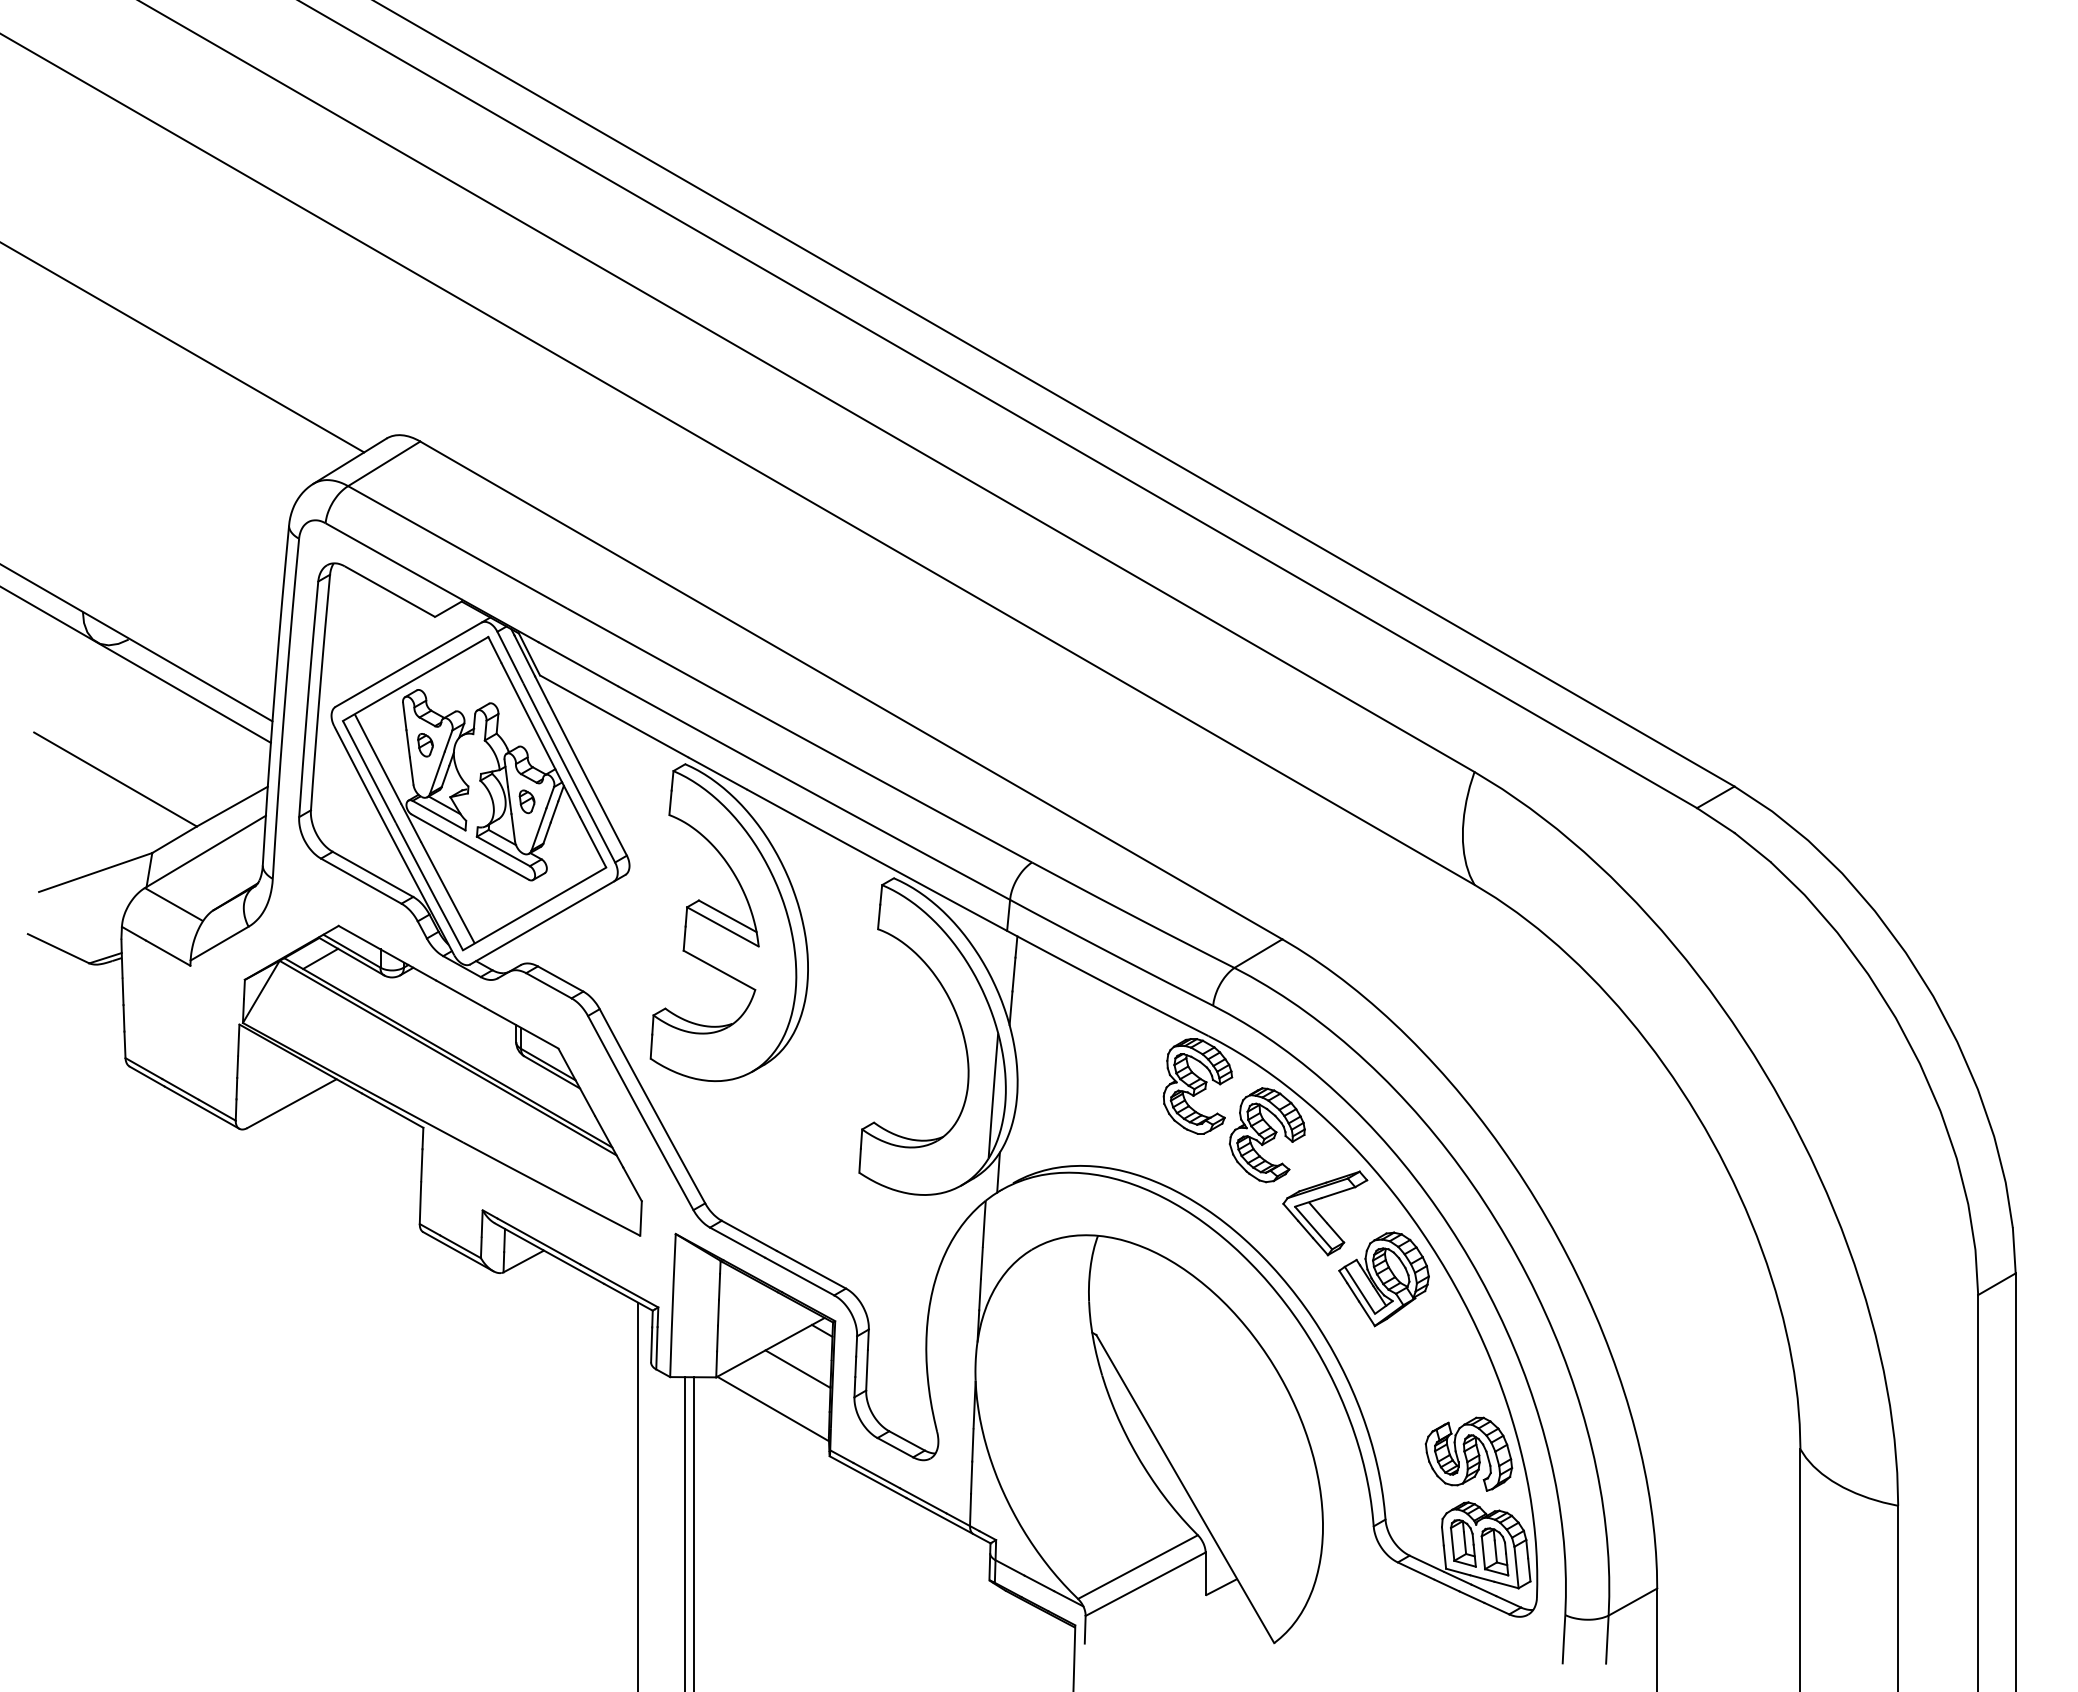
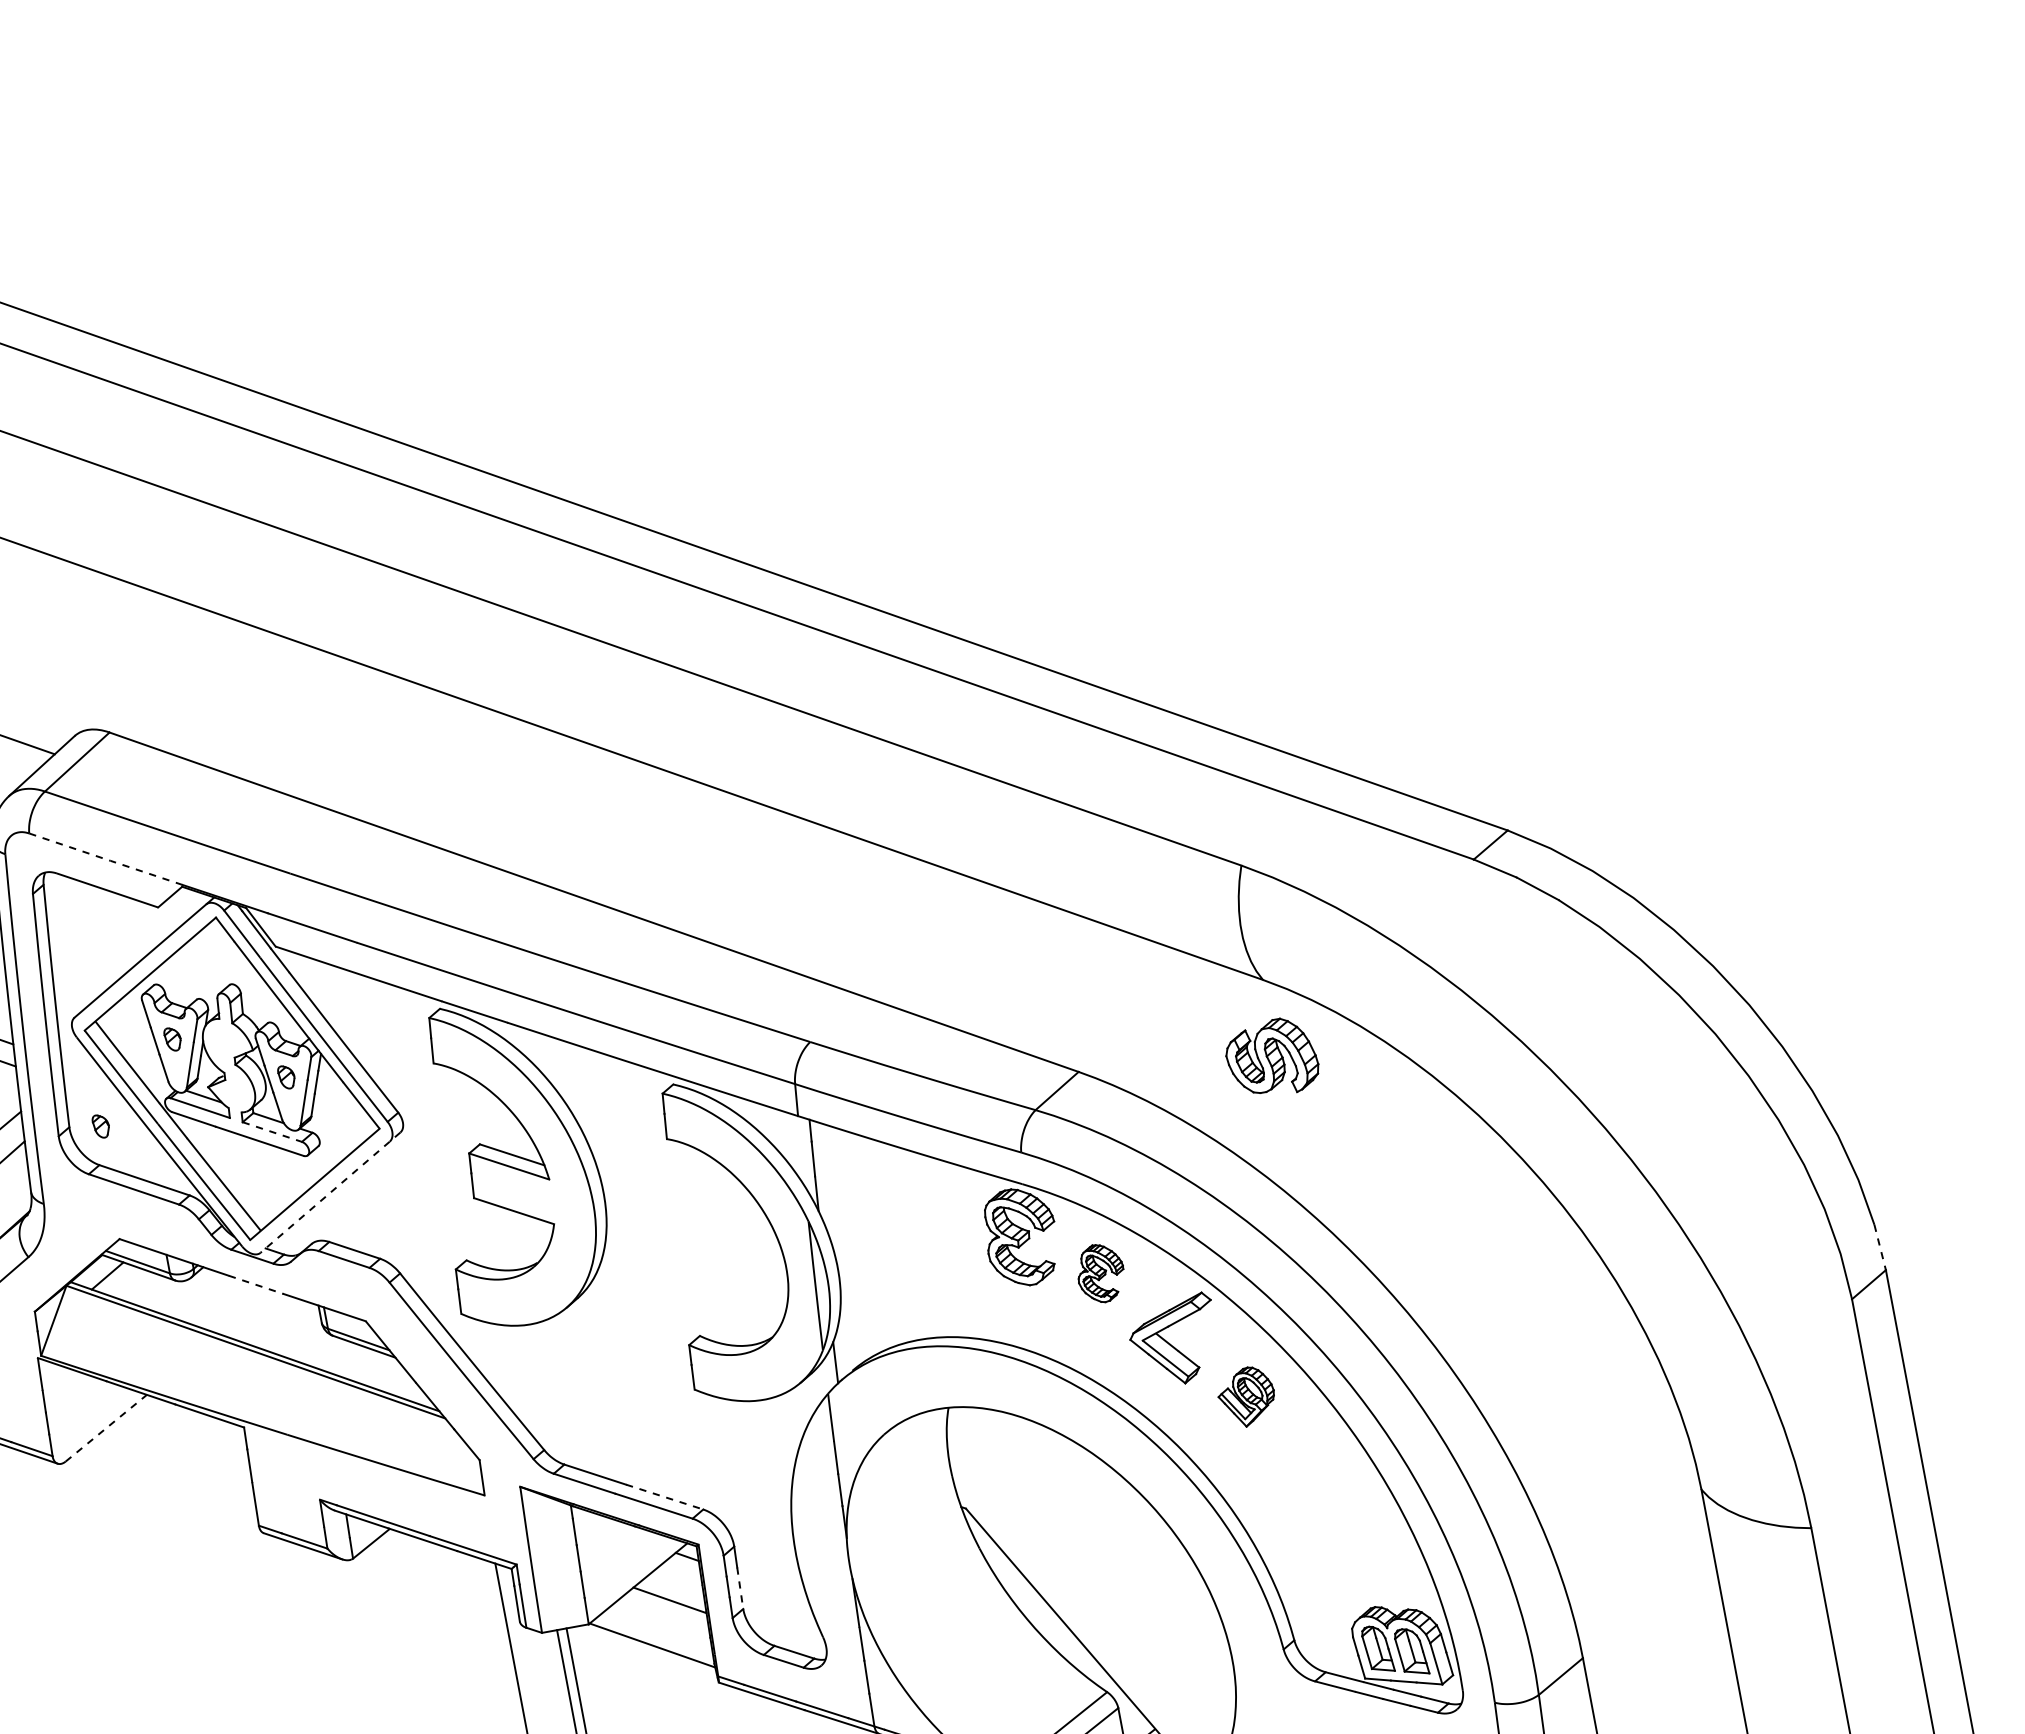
line: (394, 562) -> (106, 860), solid -> dashed
part: (341, 815) -> (101, 1126), added
line: (503, 851) -> (272, 1132), solid -> dashed
line: (547, 919) -> (330, 1192), solid -> dashed
line: (460, 994) -> (256, 1285), solid -> dashed
line: (292, 1103) -> (106, 1427), solid -> dashed
part: (1266, 1135) -> (1100, 1273), size x0.6
line: (2014, 1250) -> (1880, 1247), solid -> dashed
line: (811, 1270) -> (664, 1497), solid -> dashed
part: (1383, 1279) -> (1246, 1397), size x0.6
line: (867, 1370) -> (740, 1588), solid -> dashed
part: (1468, 1453) -> (1271, 1057), moved

